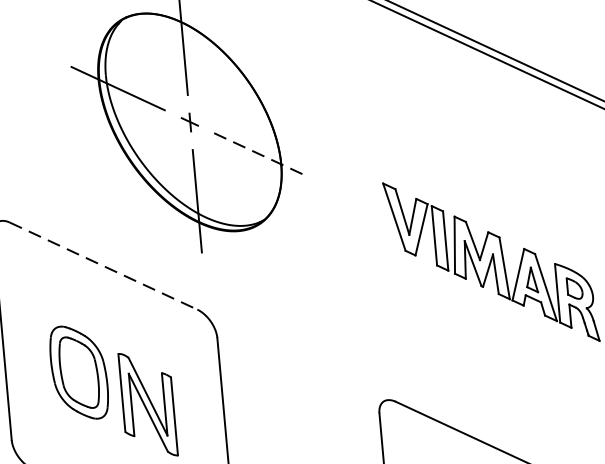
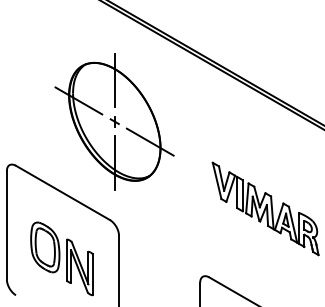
line: (261, 155) -> (150, 142), dashed -> solid
line: (104, 267) -> (63, 193), dashed -> solid

